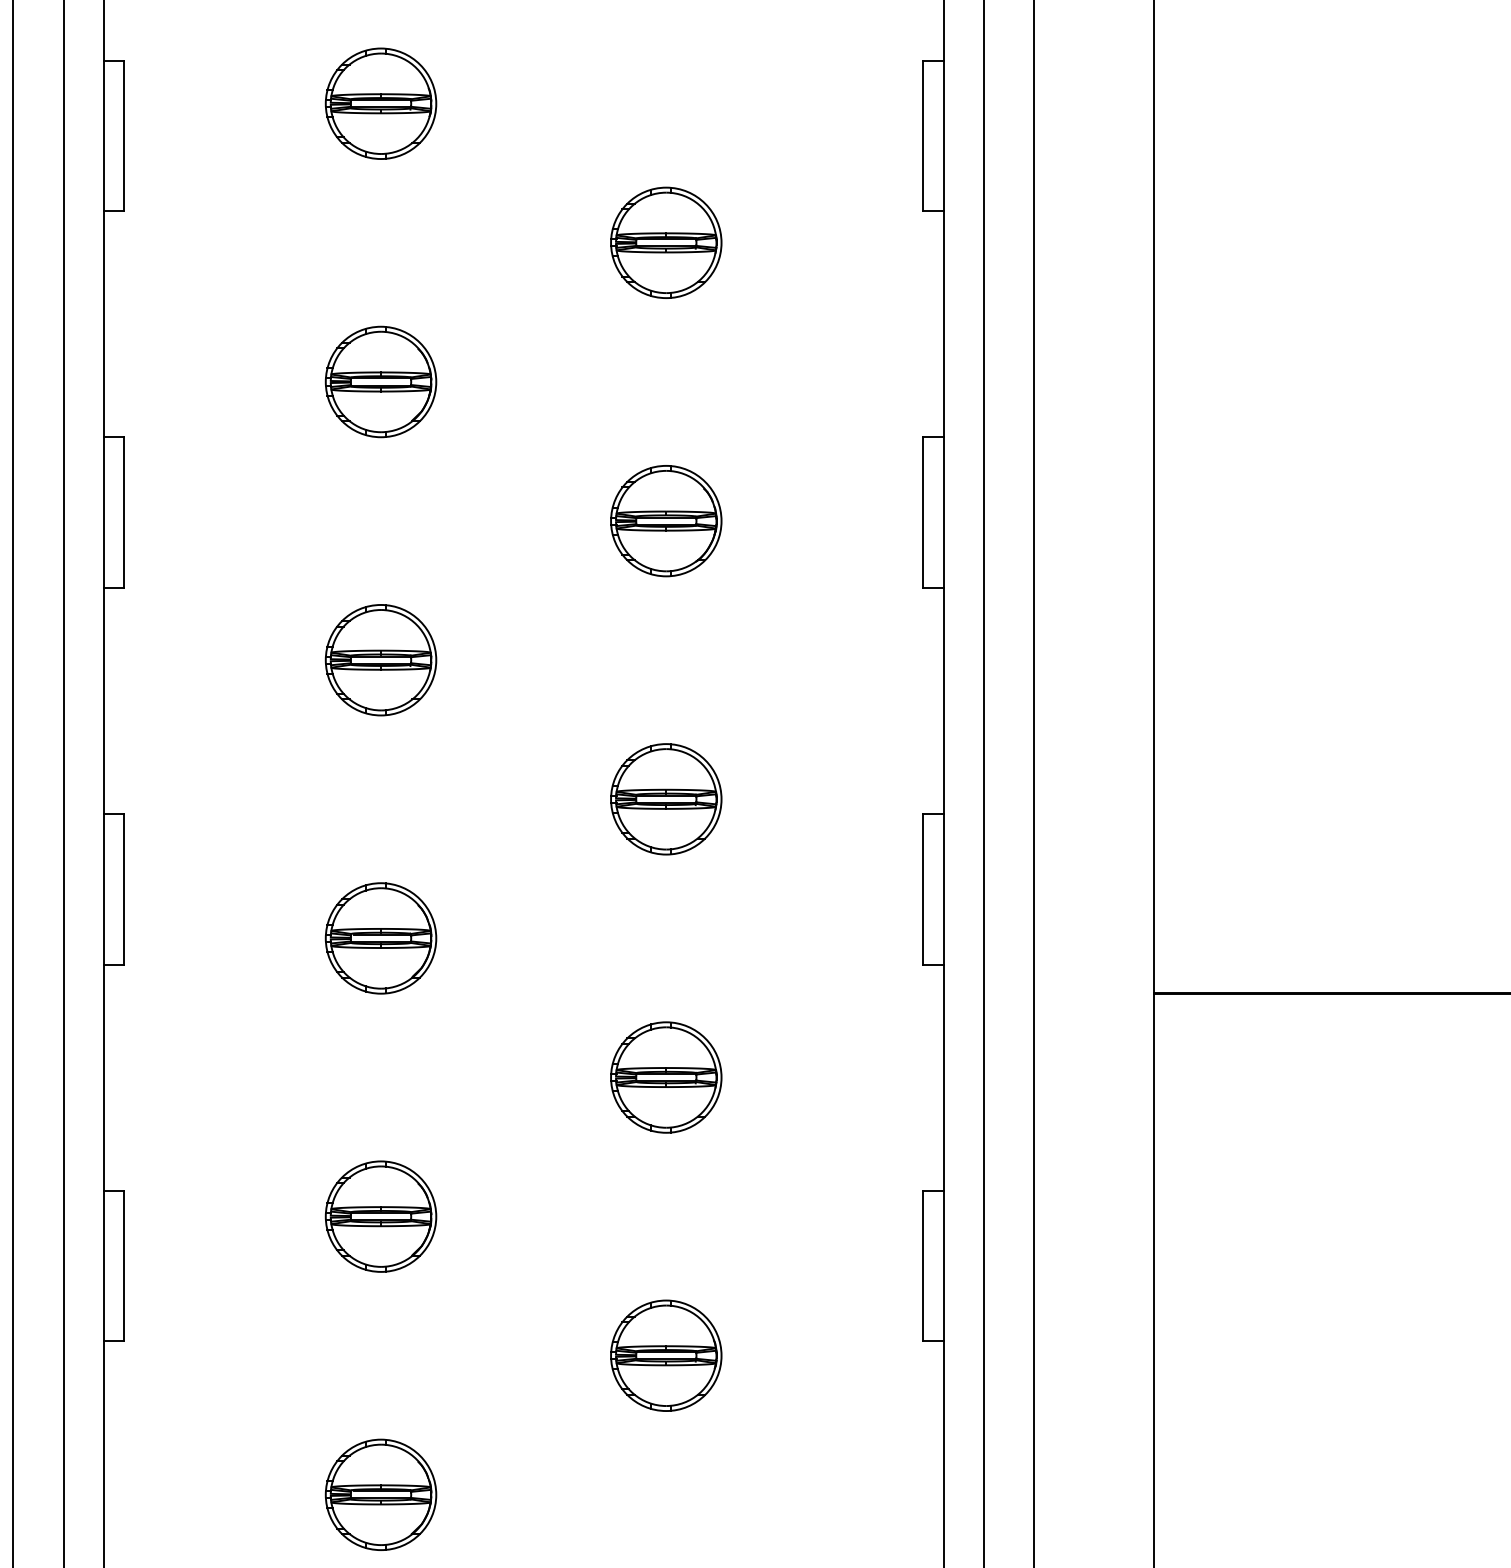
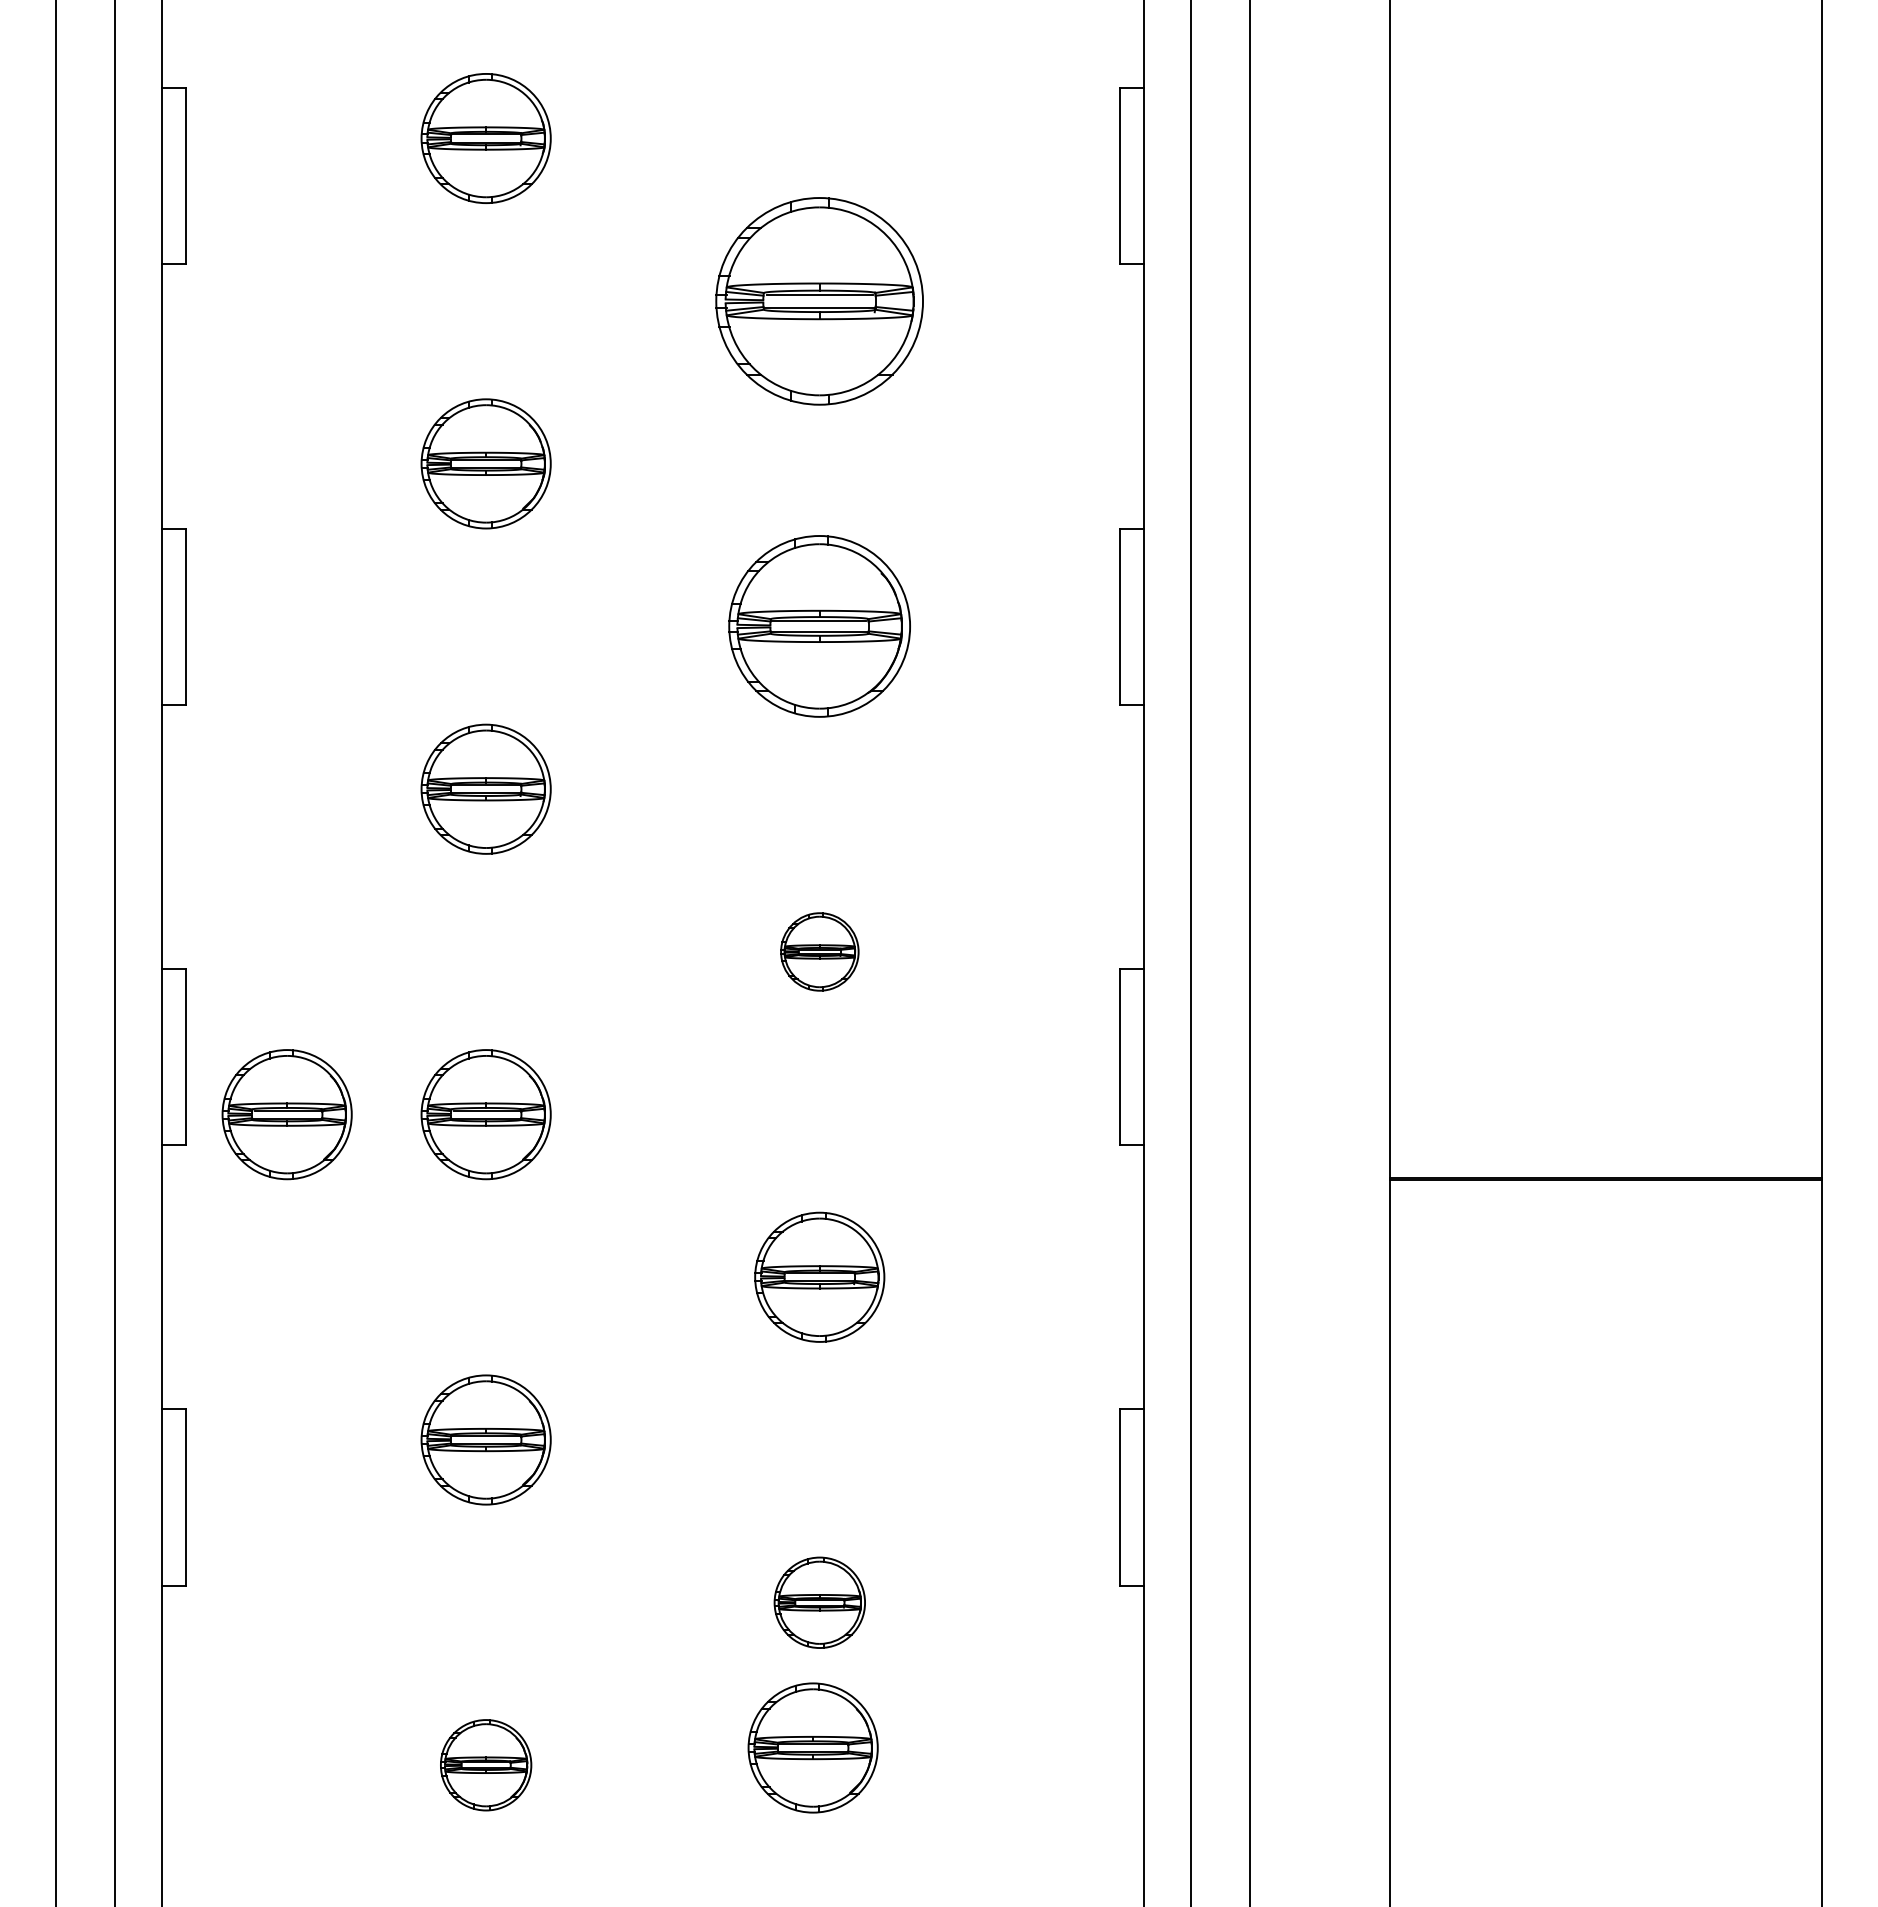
part: (666, 242) -> (819, 300), size x1.6
part: (666, 521) -> (819, 626), size x1.4
part: (666, 798) -> (819, 951), size x0.6
part: (210, 938) -> (286, 1114), added
part: (666, 1355) -> (819, 1602), size x0.7
part: (660, 1479) -> (812, 1747), added
part: (380, 1494) -> (485, 1764), size x0.7

